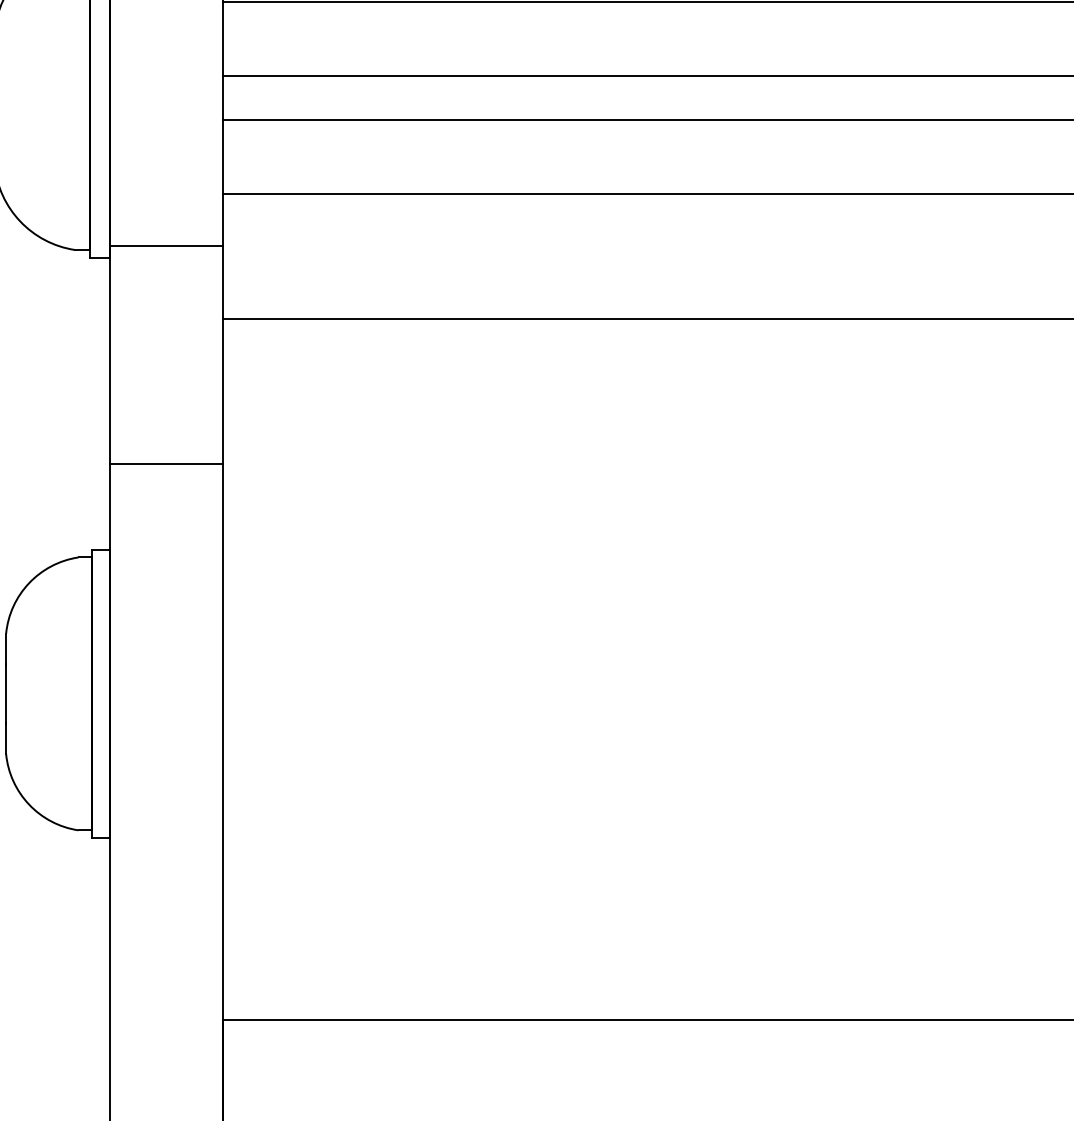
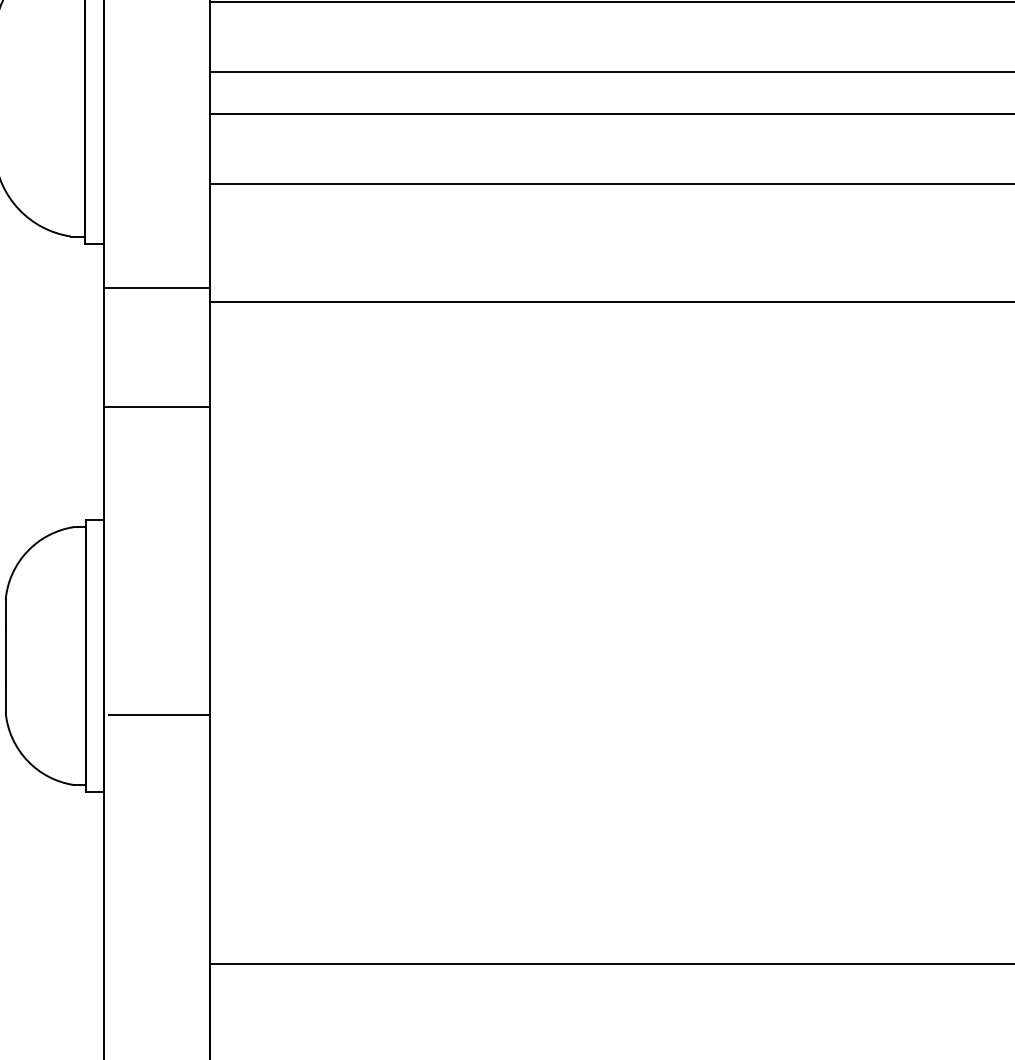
line: (165, 245) -> (156, 288), moved
line: (165, 463) -> (156, 406), moved
line: (168, 756) -> (159, 715), added

